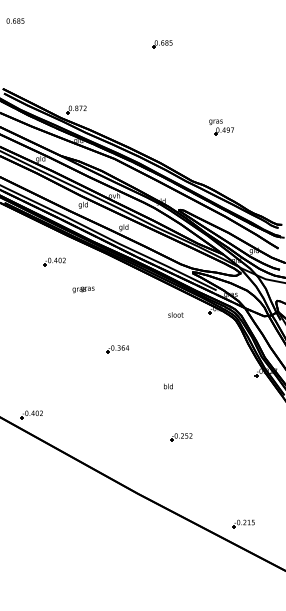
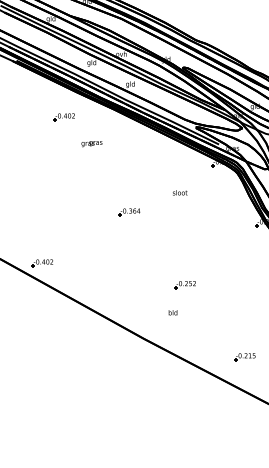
text: (175, 314) -> (179, 192), moved
part: (117, 349) -> (129, 212), moved
text: (168, 386) -> (173, 312), moved
part: (243, 523) -> (244, 356), moved

